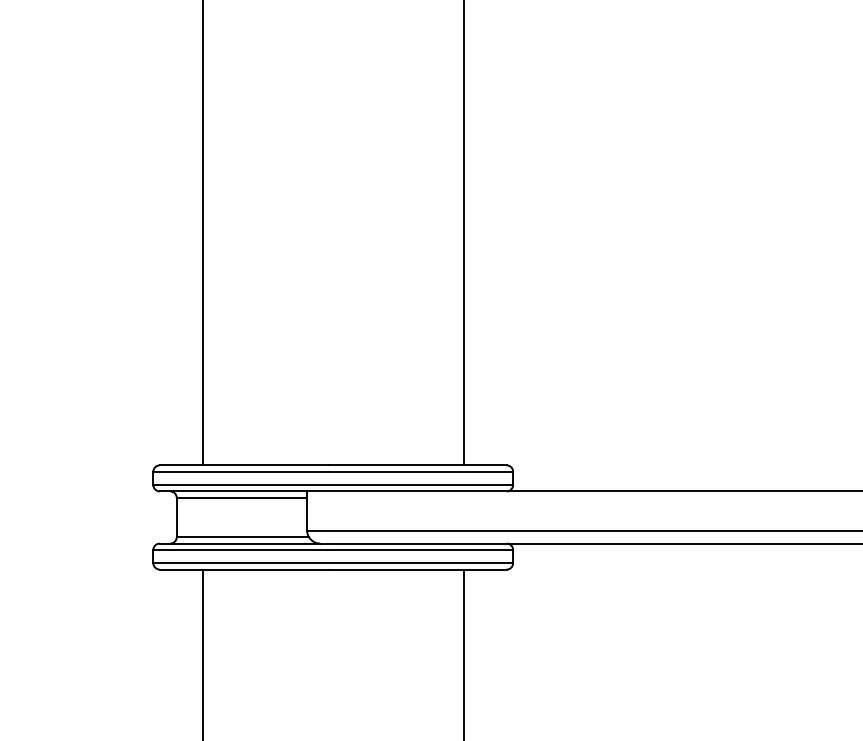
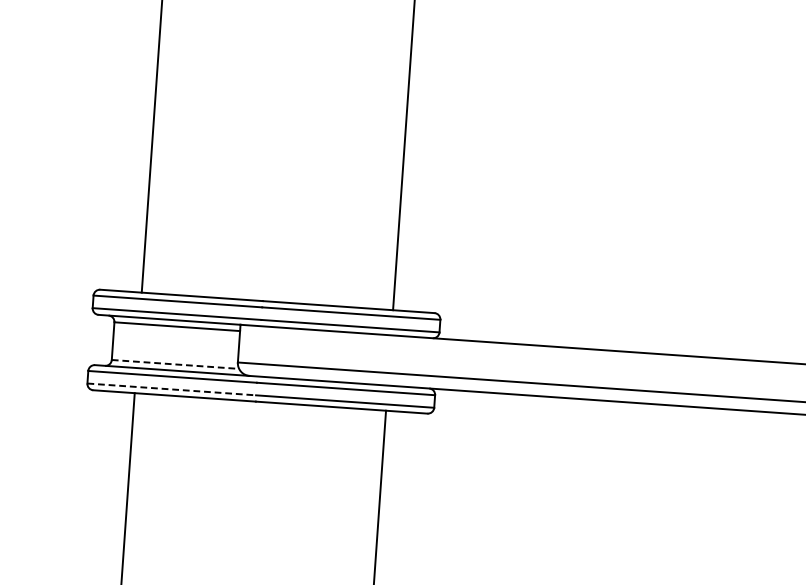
line: (243, 537) -> (176, 364), solid -> dashed
line: (241, 563) -> (172, 389), solid -> dashed

